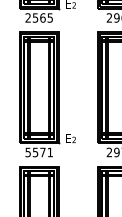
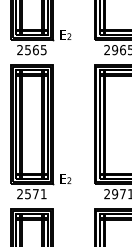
text: (27, 152) -> (19, 194), 5571 -> 2571

